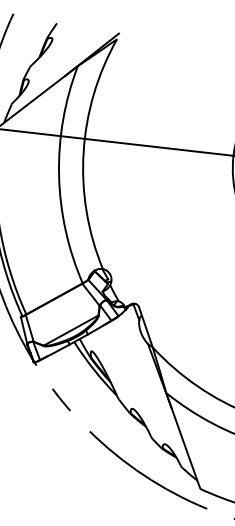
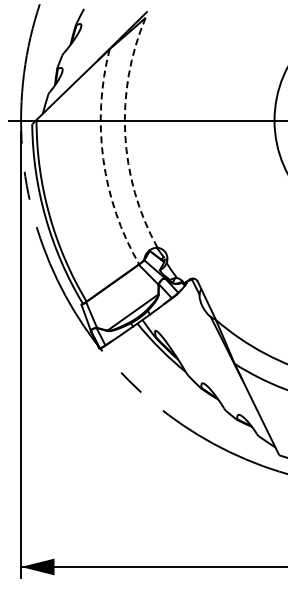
arc: (83, 152) -> (125, 134), solid -> dashed
arc: (59, 175) -> (103, 159), solid -> dashed

